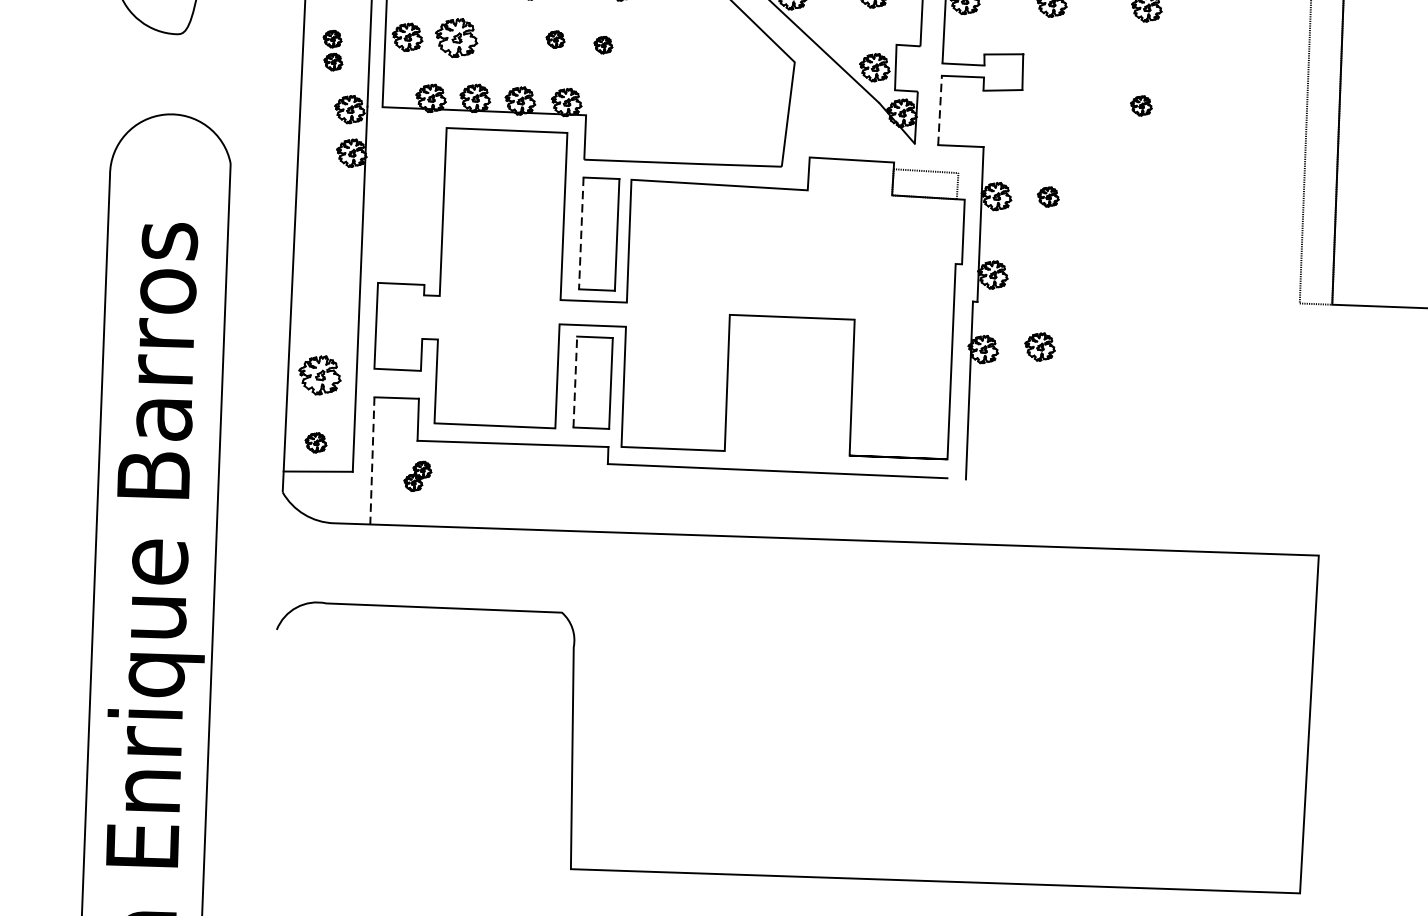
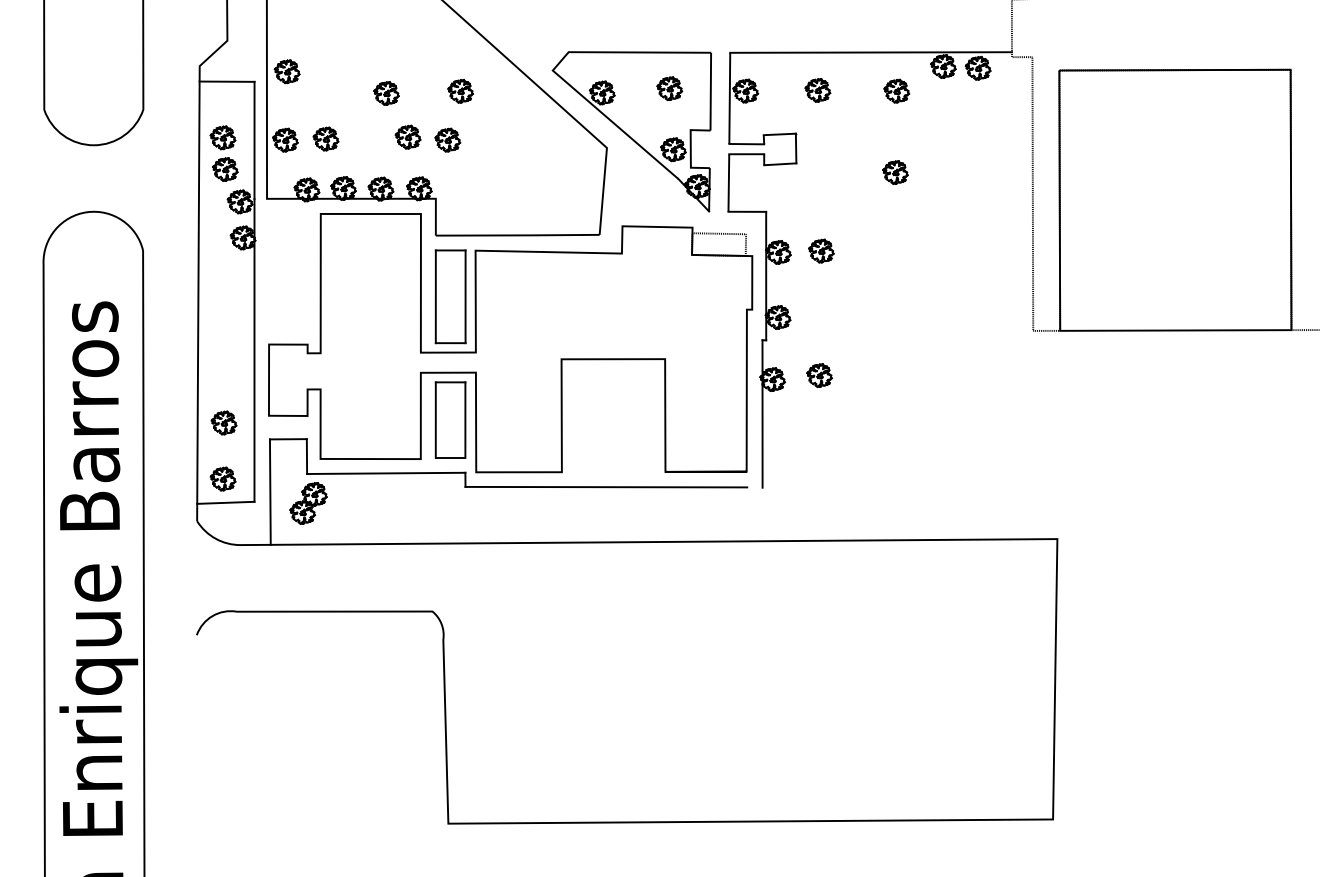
part: (455, 37) -> (325, 138), size x0.71
part: (554, 38) -> (407, 136), size x1.67
part: (602, 44) -> (447, 139), size x1.67
part: (332, 50) -> (223, 153), size x1.67
part: (1141, 105) -> (895, 172), size x1.43
line: (939, 111) -> (728, 183), dashed -> solid
part: (1048, 196) -> (821, 250), size x1.43
line: (580, 234) -> (435, 297), dashed -> solid
part: (319, 374) -> (223, 422), size x0.71
line: (574, 382) -> (435, 420), dashed -> solid
part: (315, 442) -> (222, 478), size x1.43
line: (372, 461) -> (270, 492), dashed -> solid
part: (417, 476) -> (308, 503), size x1.67

